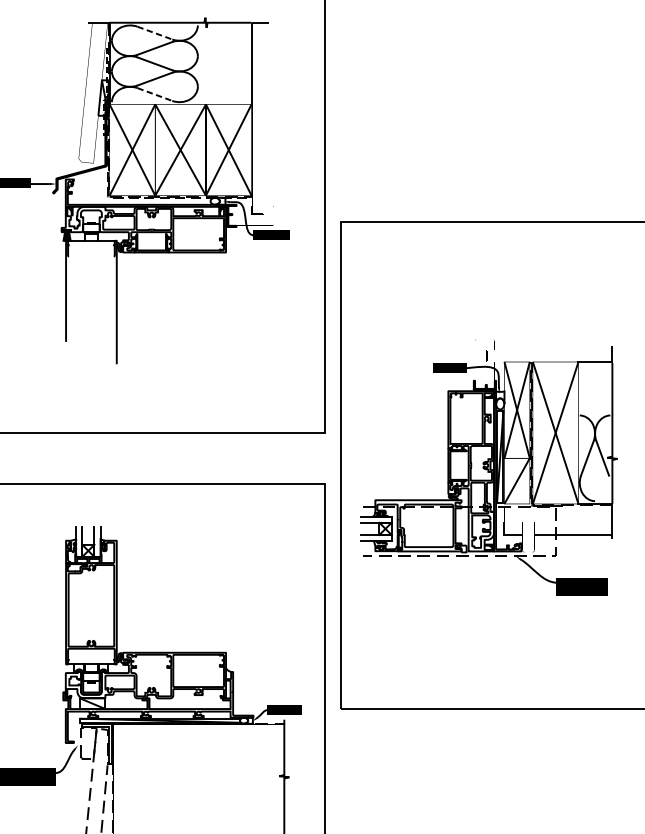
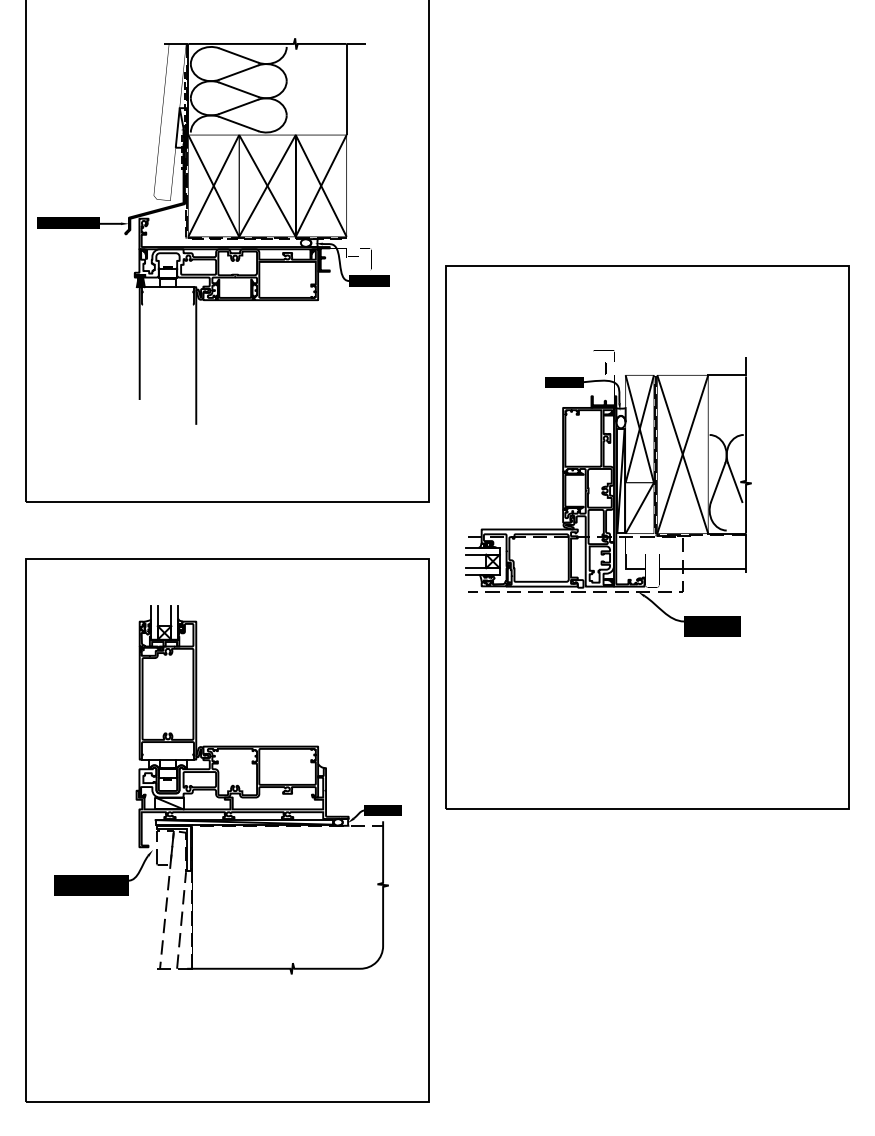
line: (154, 33) -> (238, 55), dashed -> solid
line: (154, 94) -> (238, 123), dashed -> solid
part: (489, 467) -> (608, 493), moved

